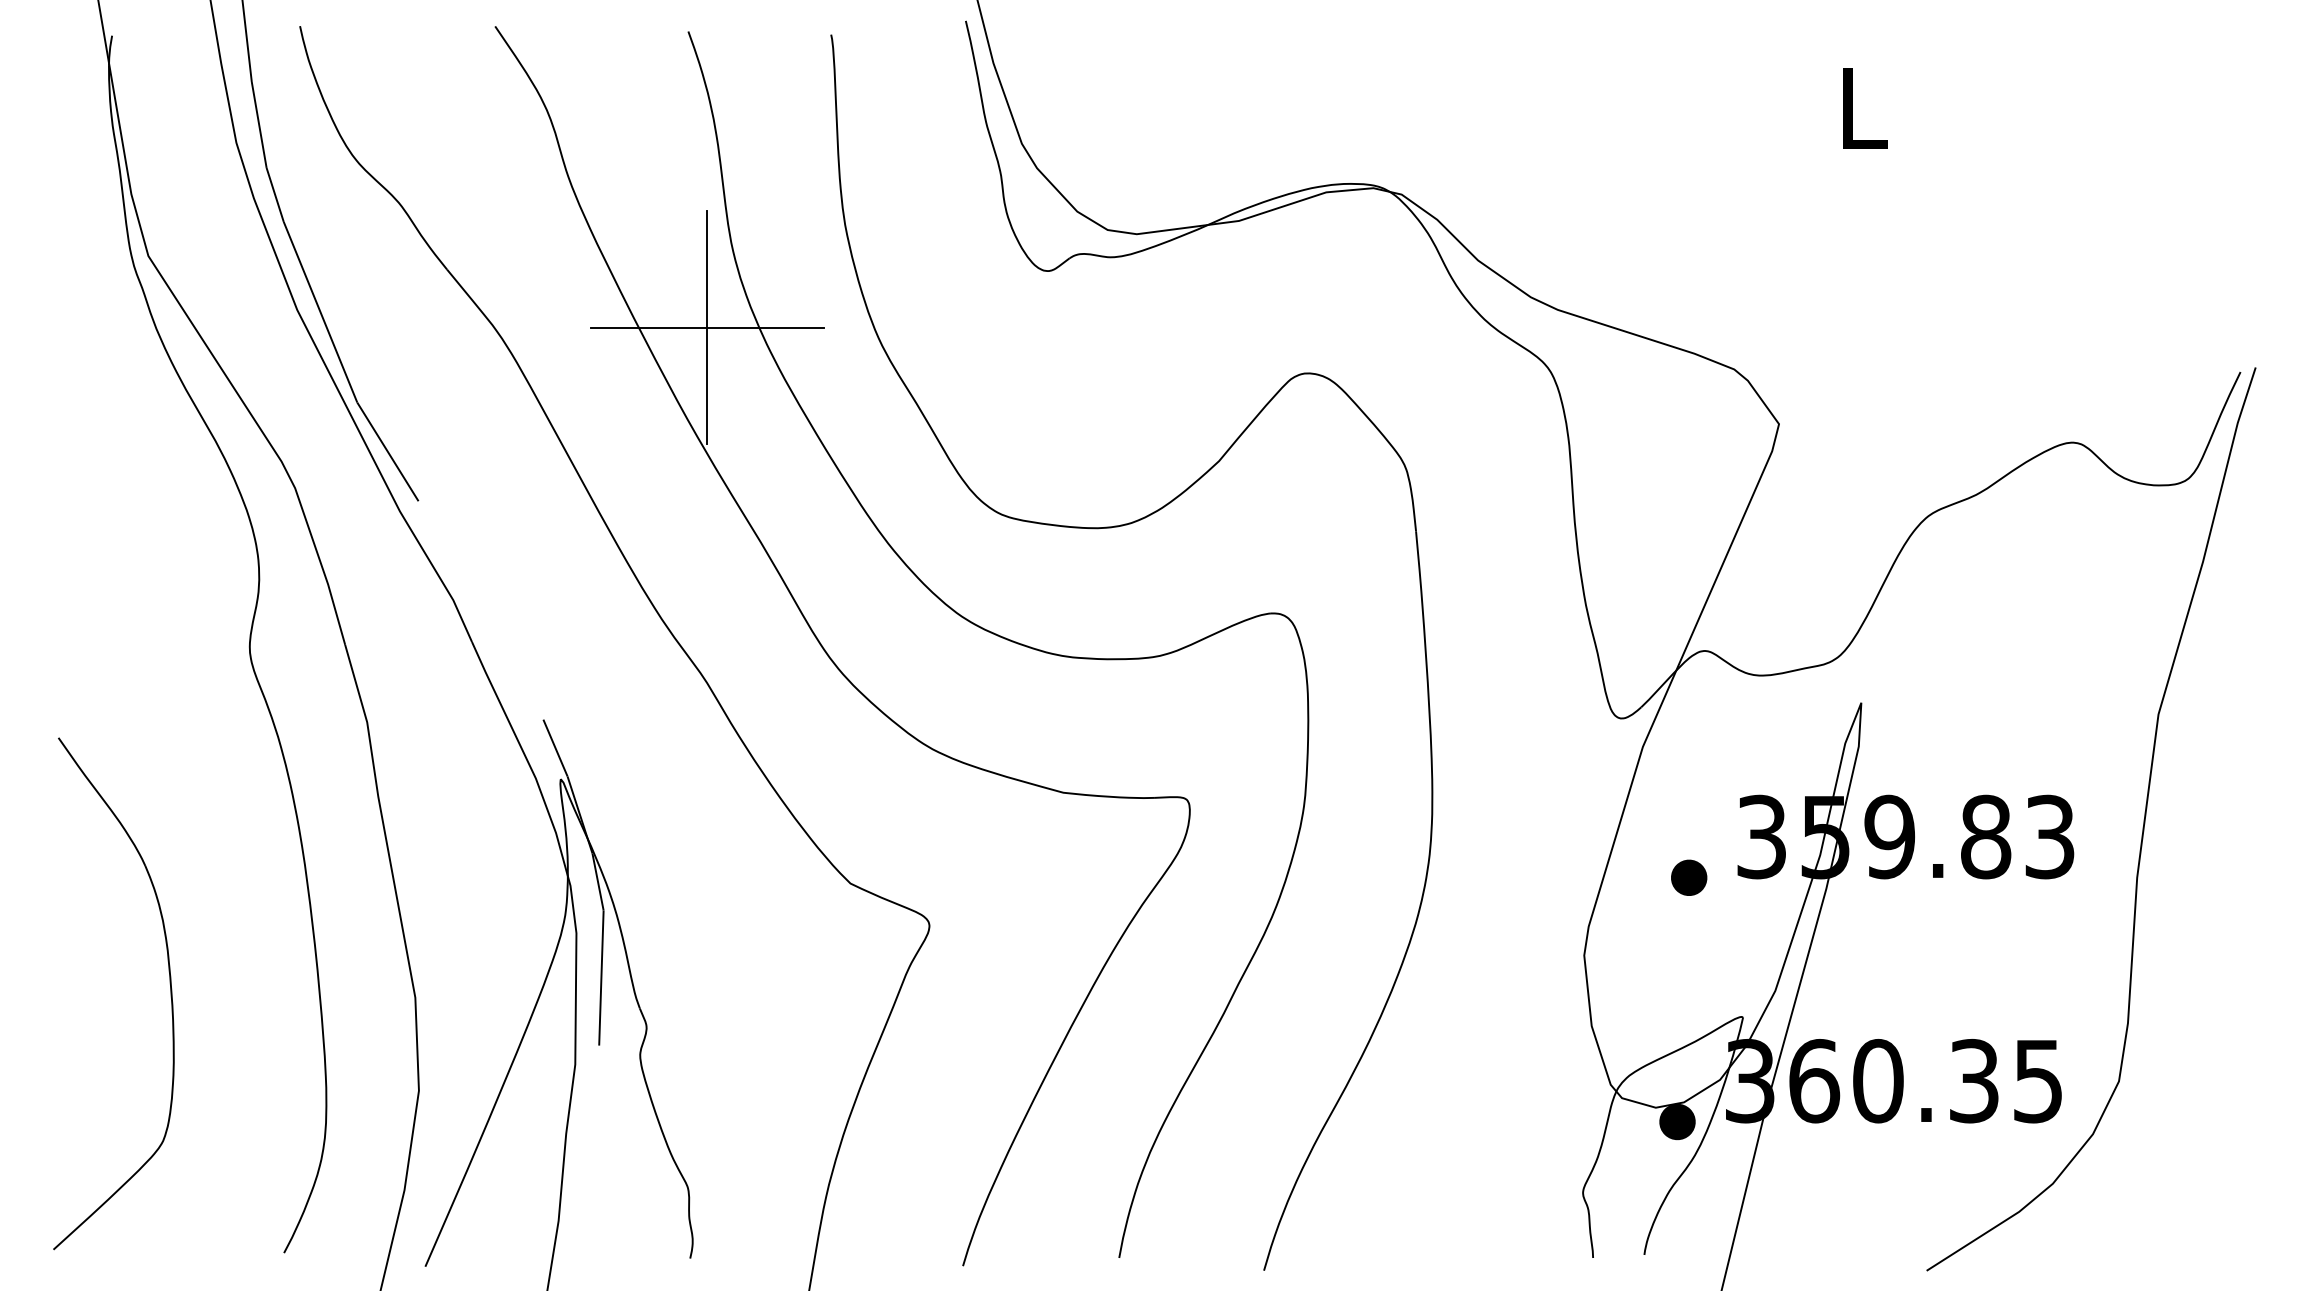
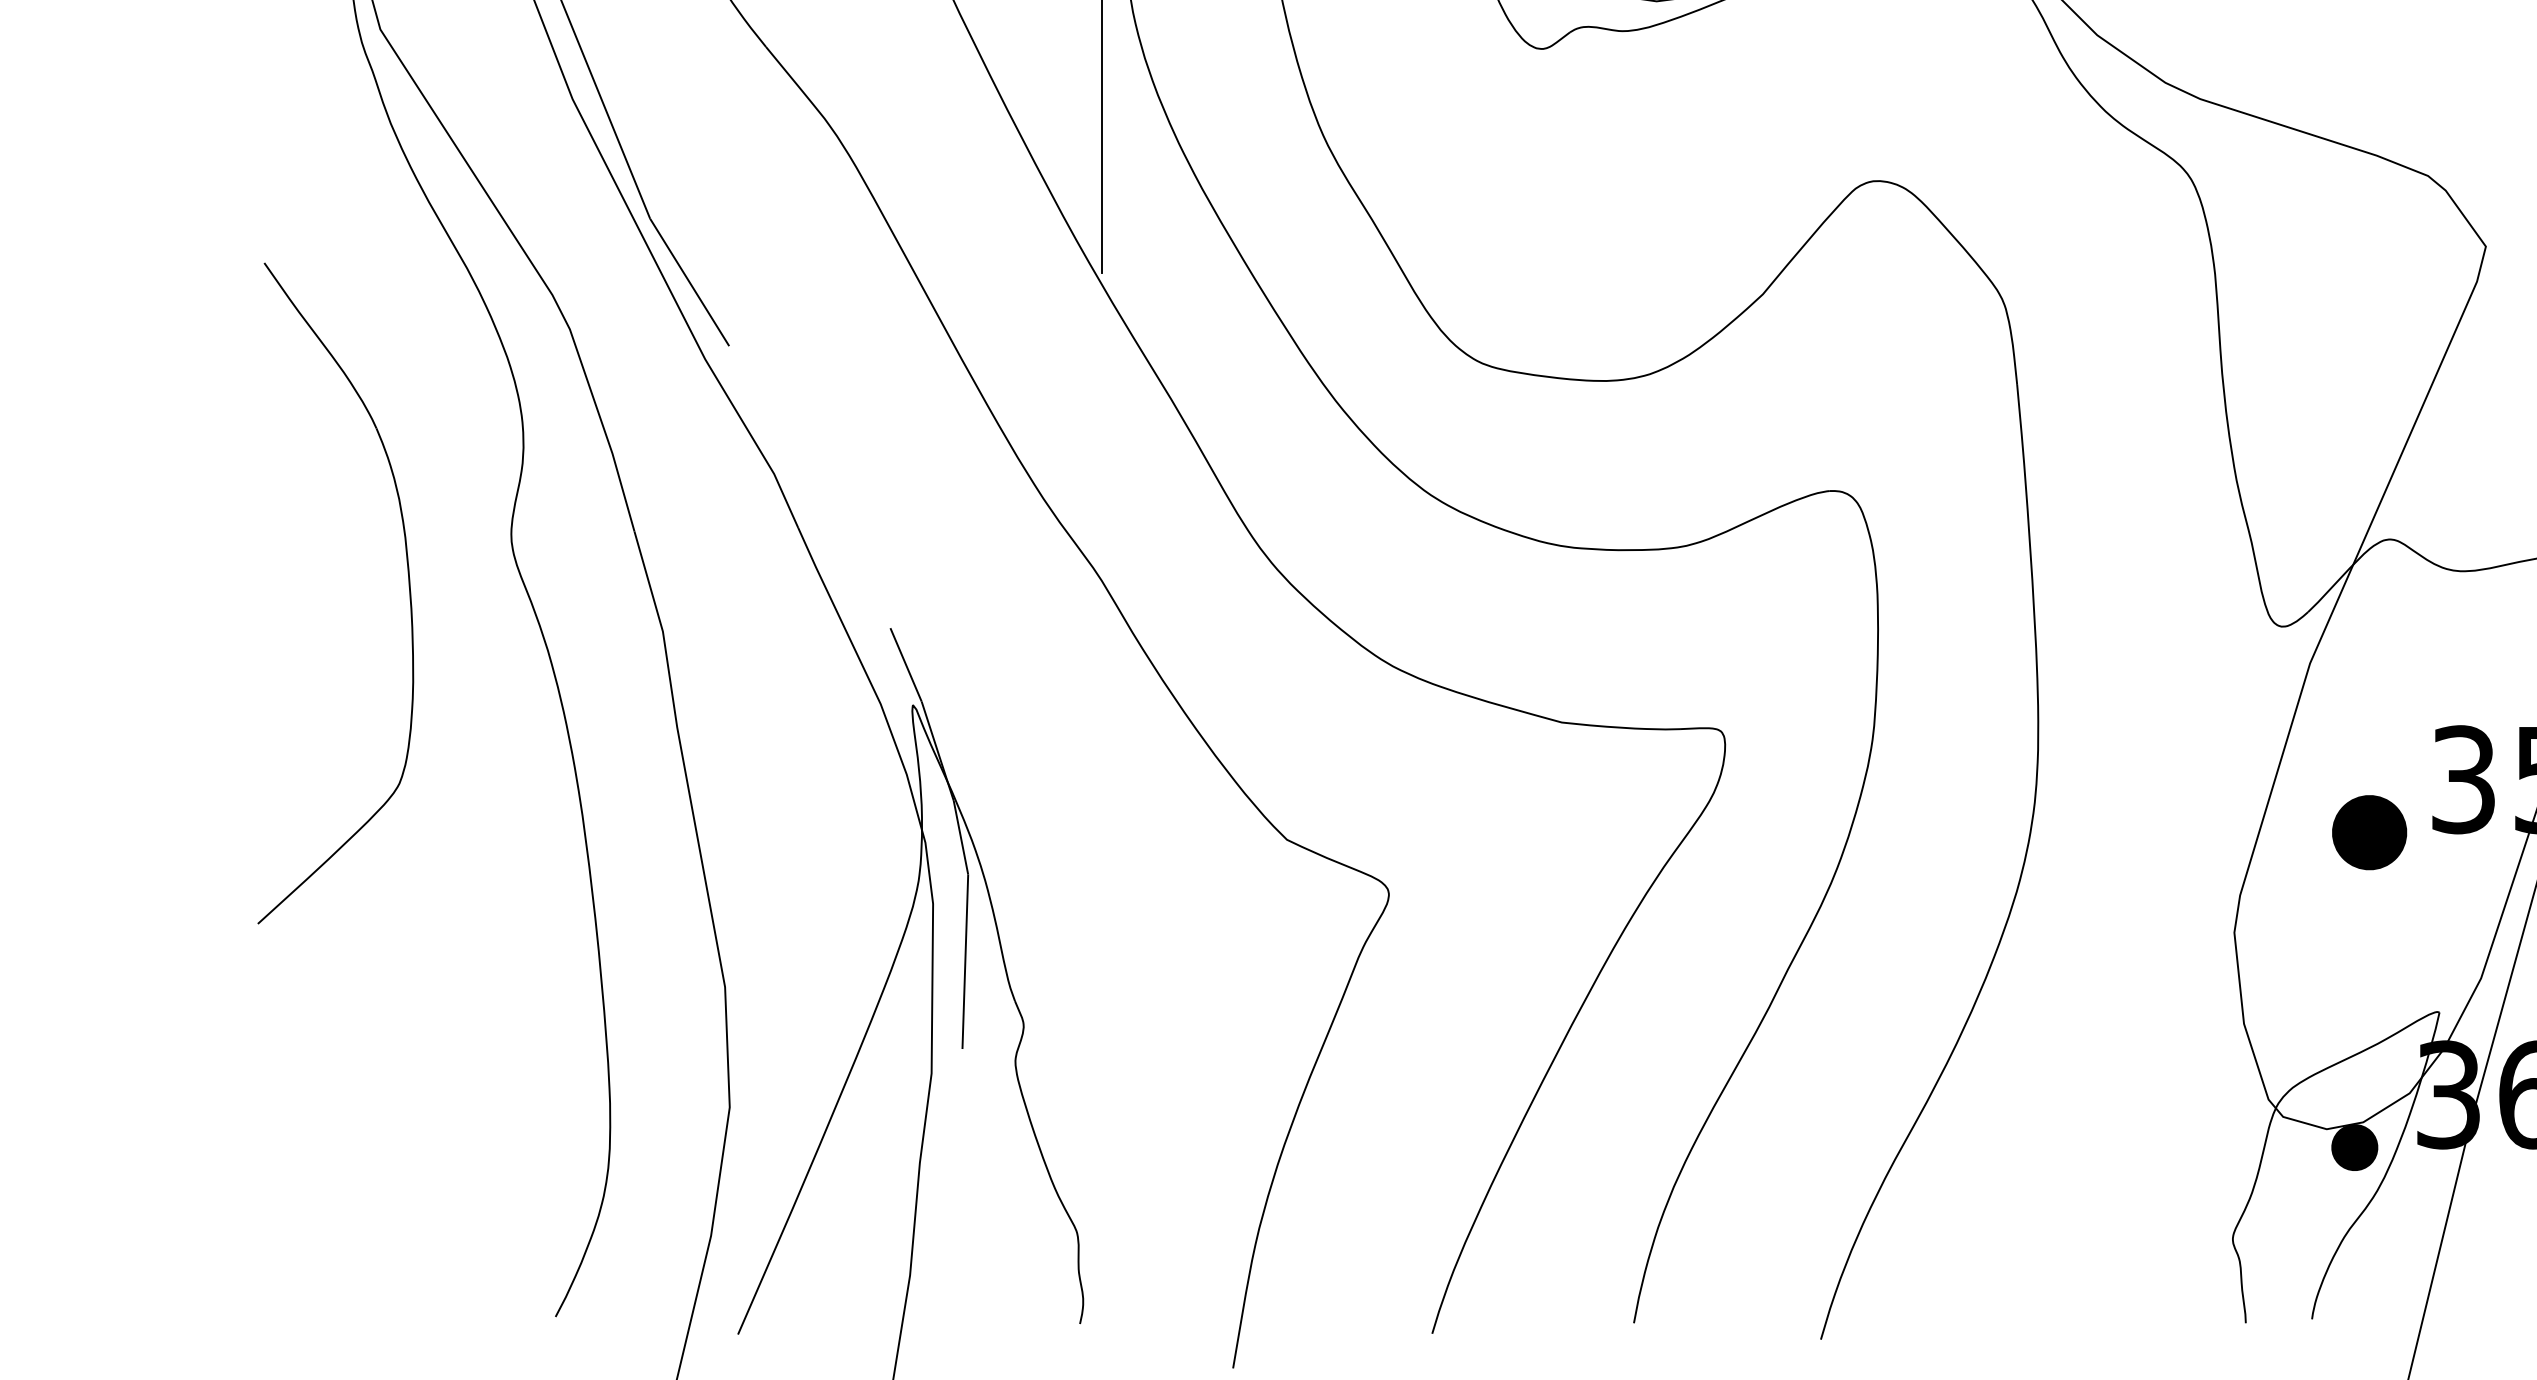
line: (706, 327) -> (1101, 121), removed
part: (1689, 877) -> (2370, 831), size x1.6
part: (169, 983) -> (407, 580), moved

